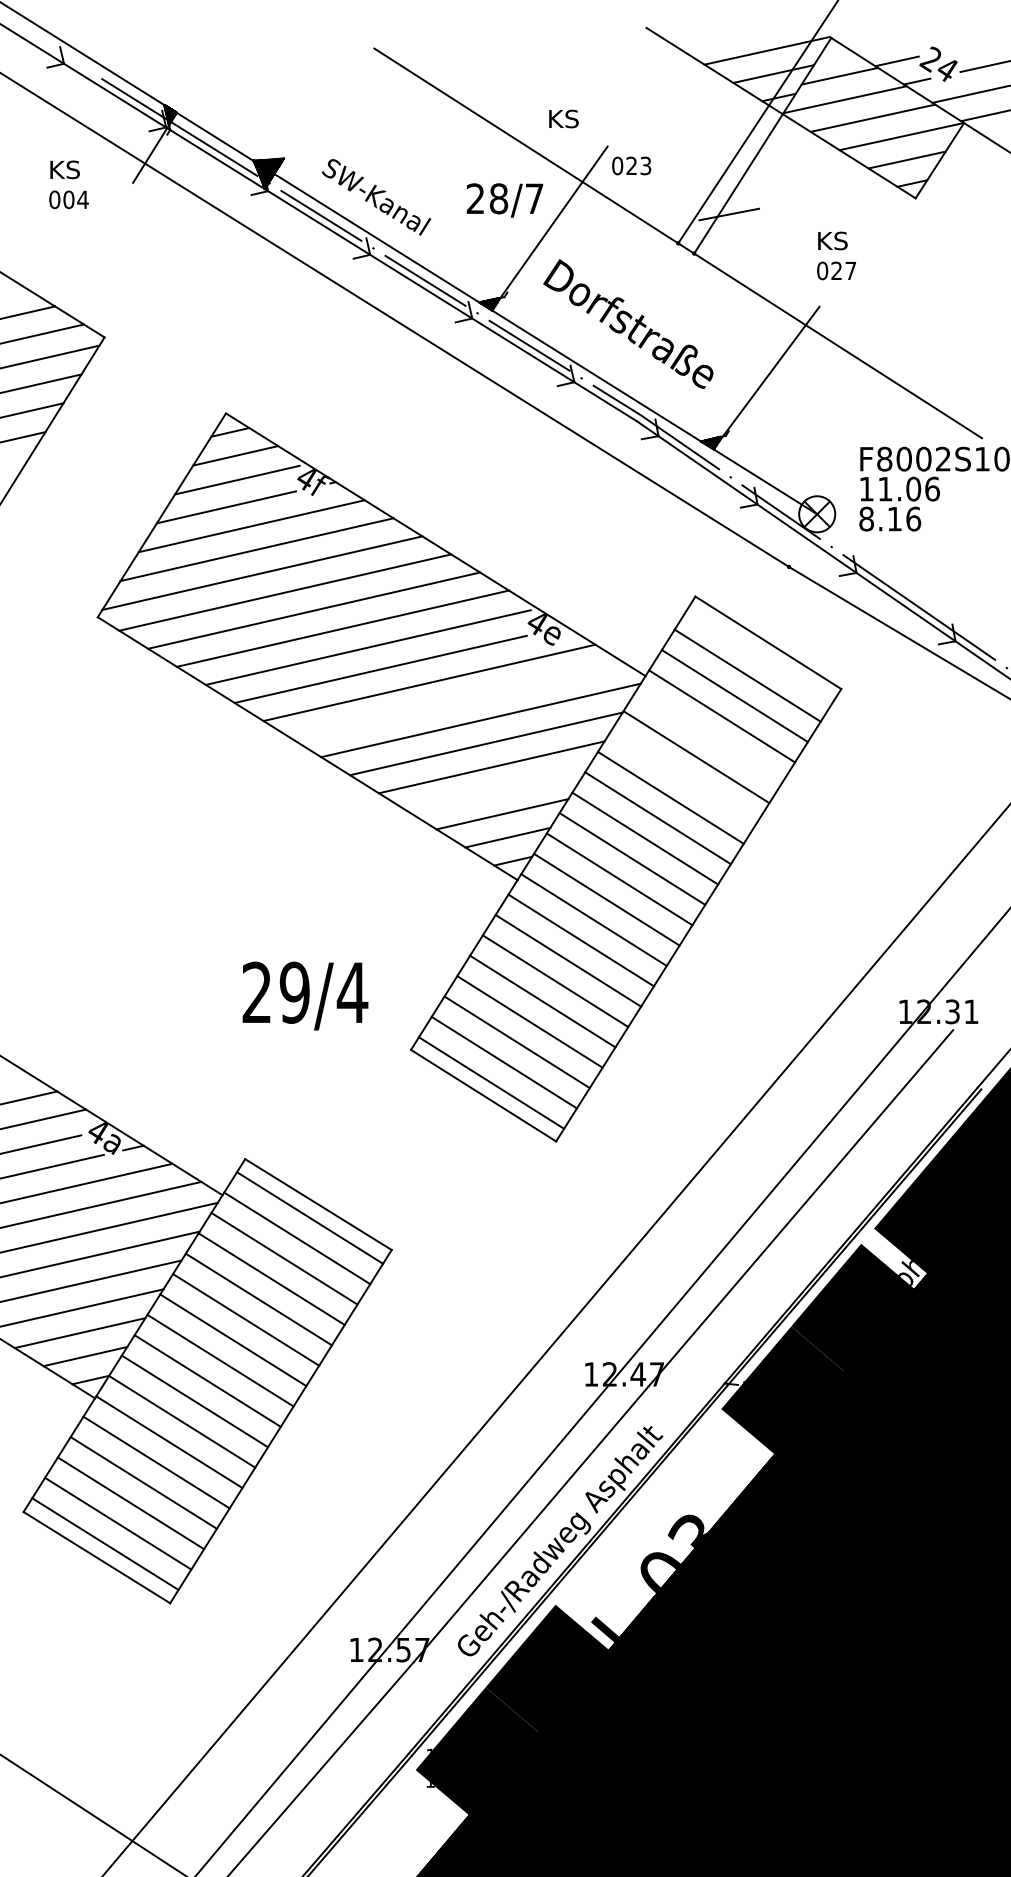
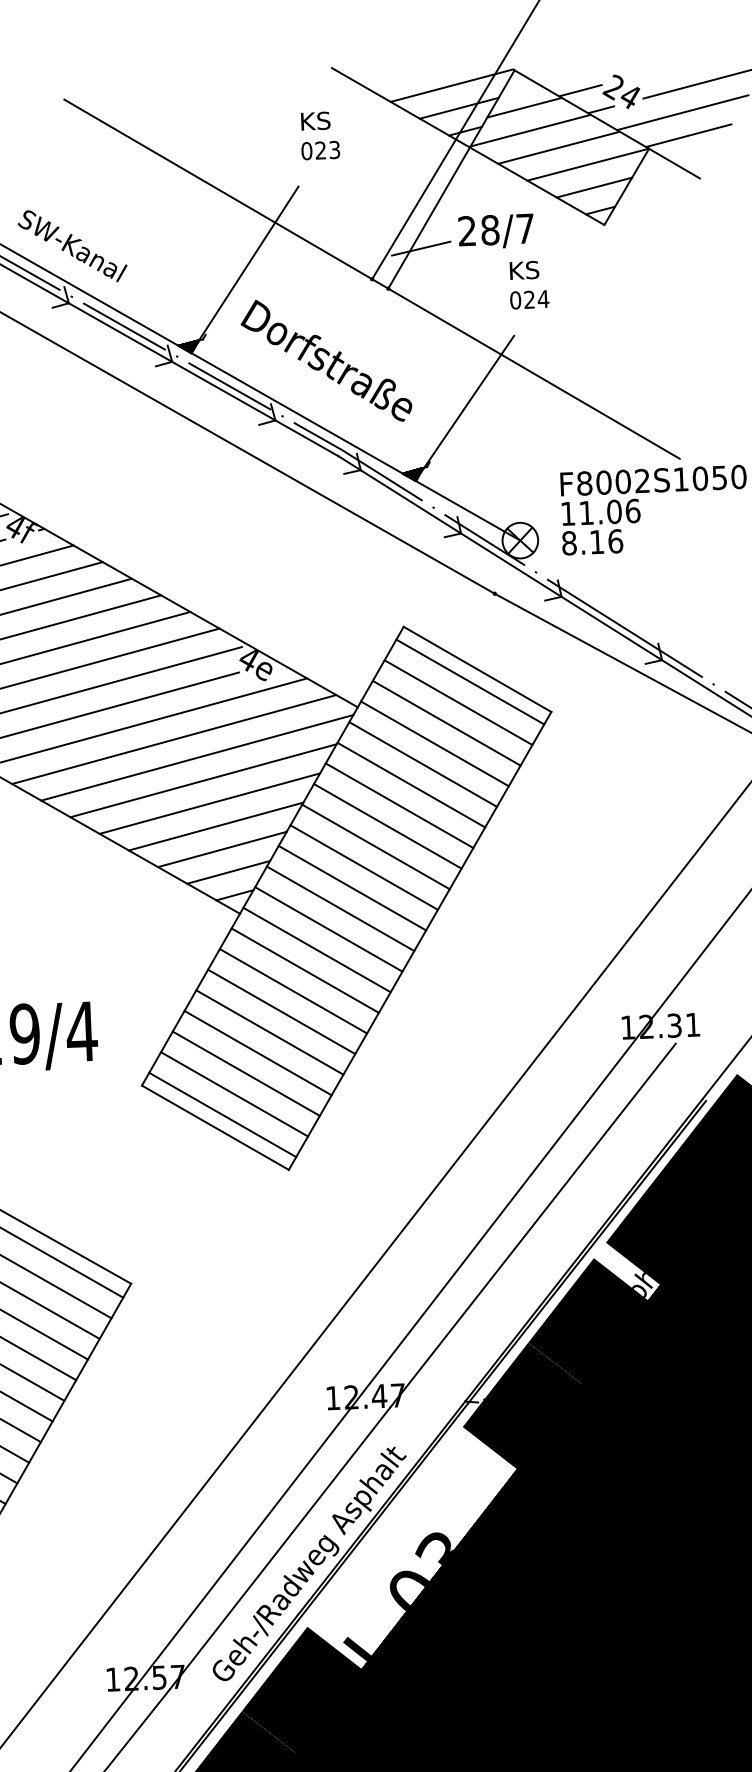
text: (563, 118) -> (315, 120), moved
text: (631, 165) -> (320, 150), moved
text: (504, 200) -> (495, 231), moved
text: (850, 270) -> (543, 298), 027 -> 024
line: (760, 655) -> (470, 682), added
line: (458, 700) -> (174, 739), added
line: (709, 736) -> (423, 764), added
line: (683, 777) -> (399, 805), added
line: (496, 790) -> (215, 826), added

